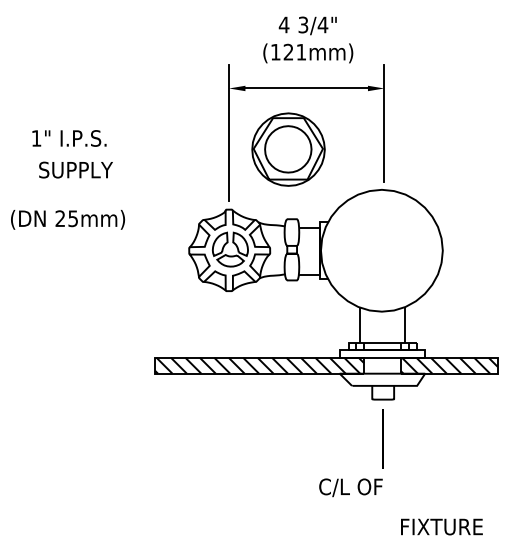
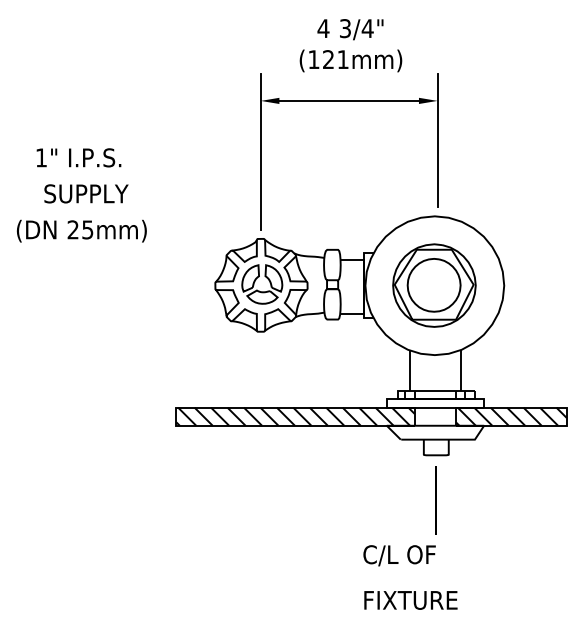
part: (288, 149) -> (434, 285), moved
text: (67, 219) -> (81, 230), moved
text: (441, 526) -> (410, 599), moved

